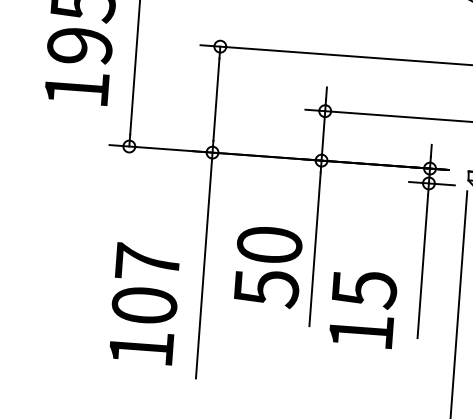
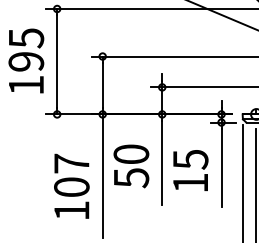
text: (268, 267) -> (131, 166), moved
text: (144, 302) -> (71, 185), moved
text: (362, 309) -> (190, 170), moved

